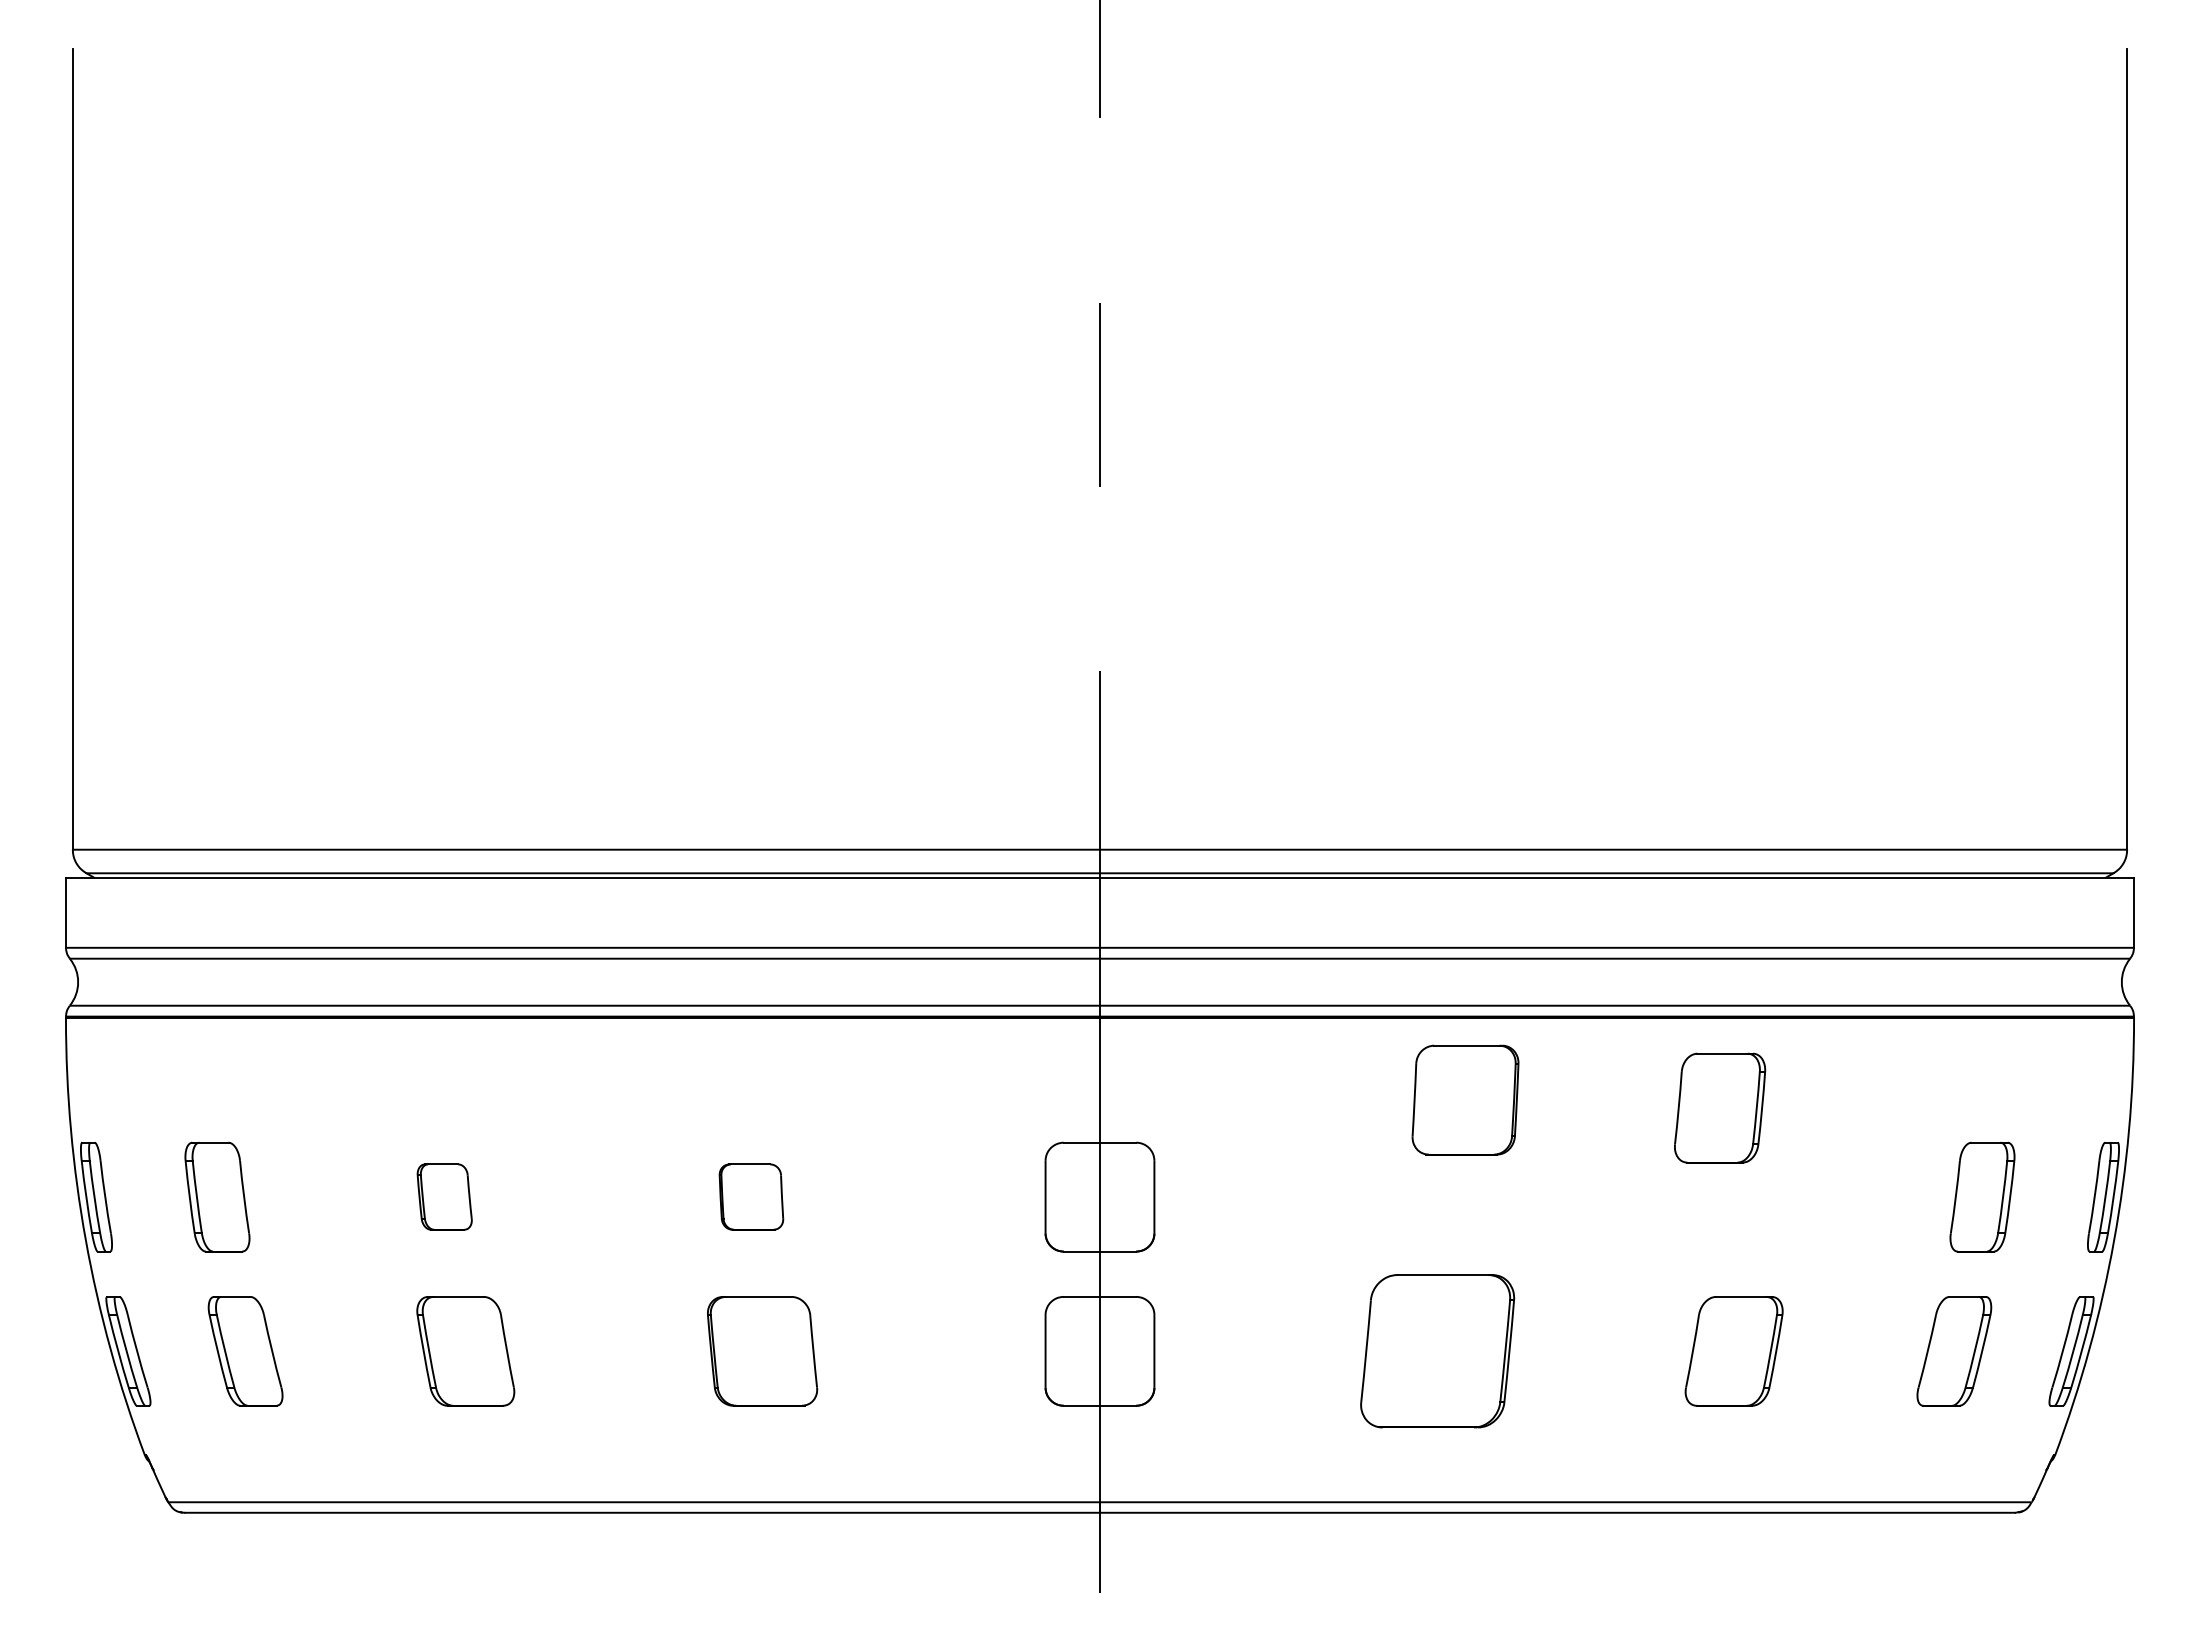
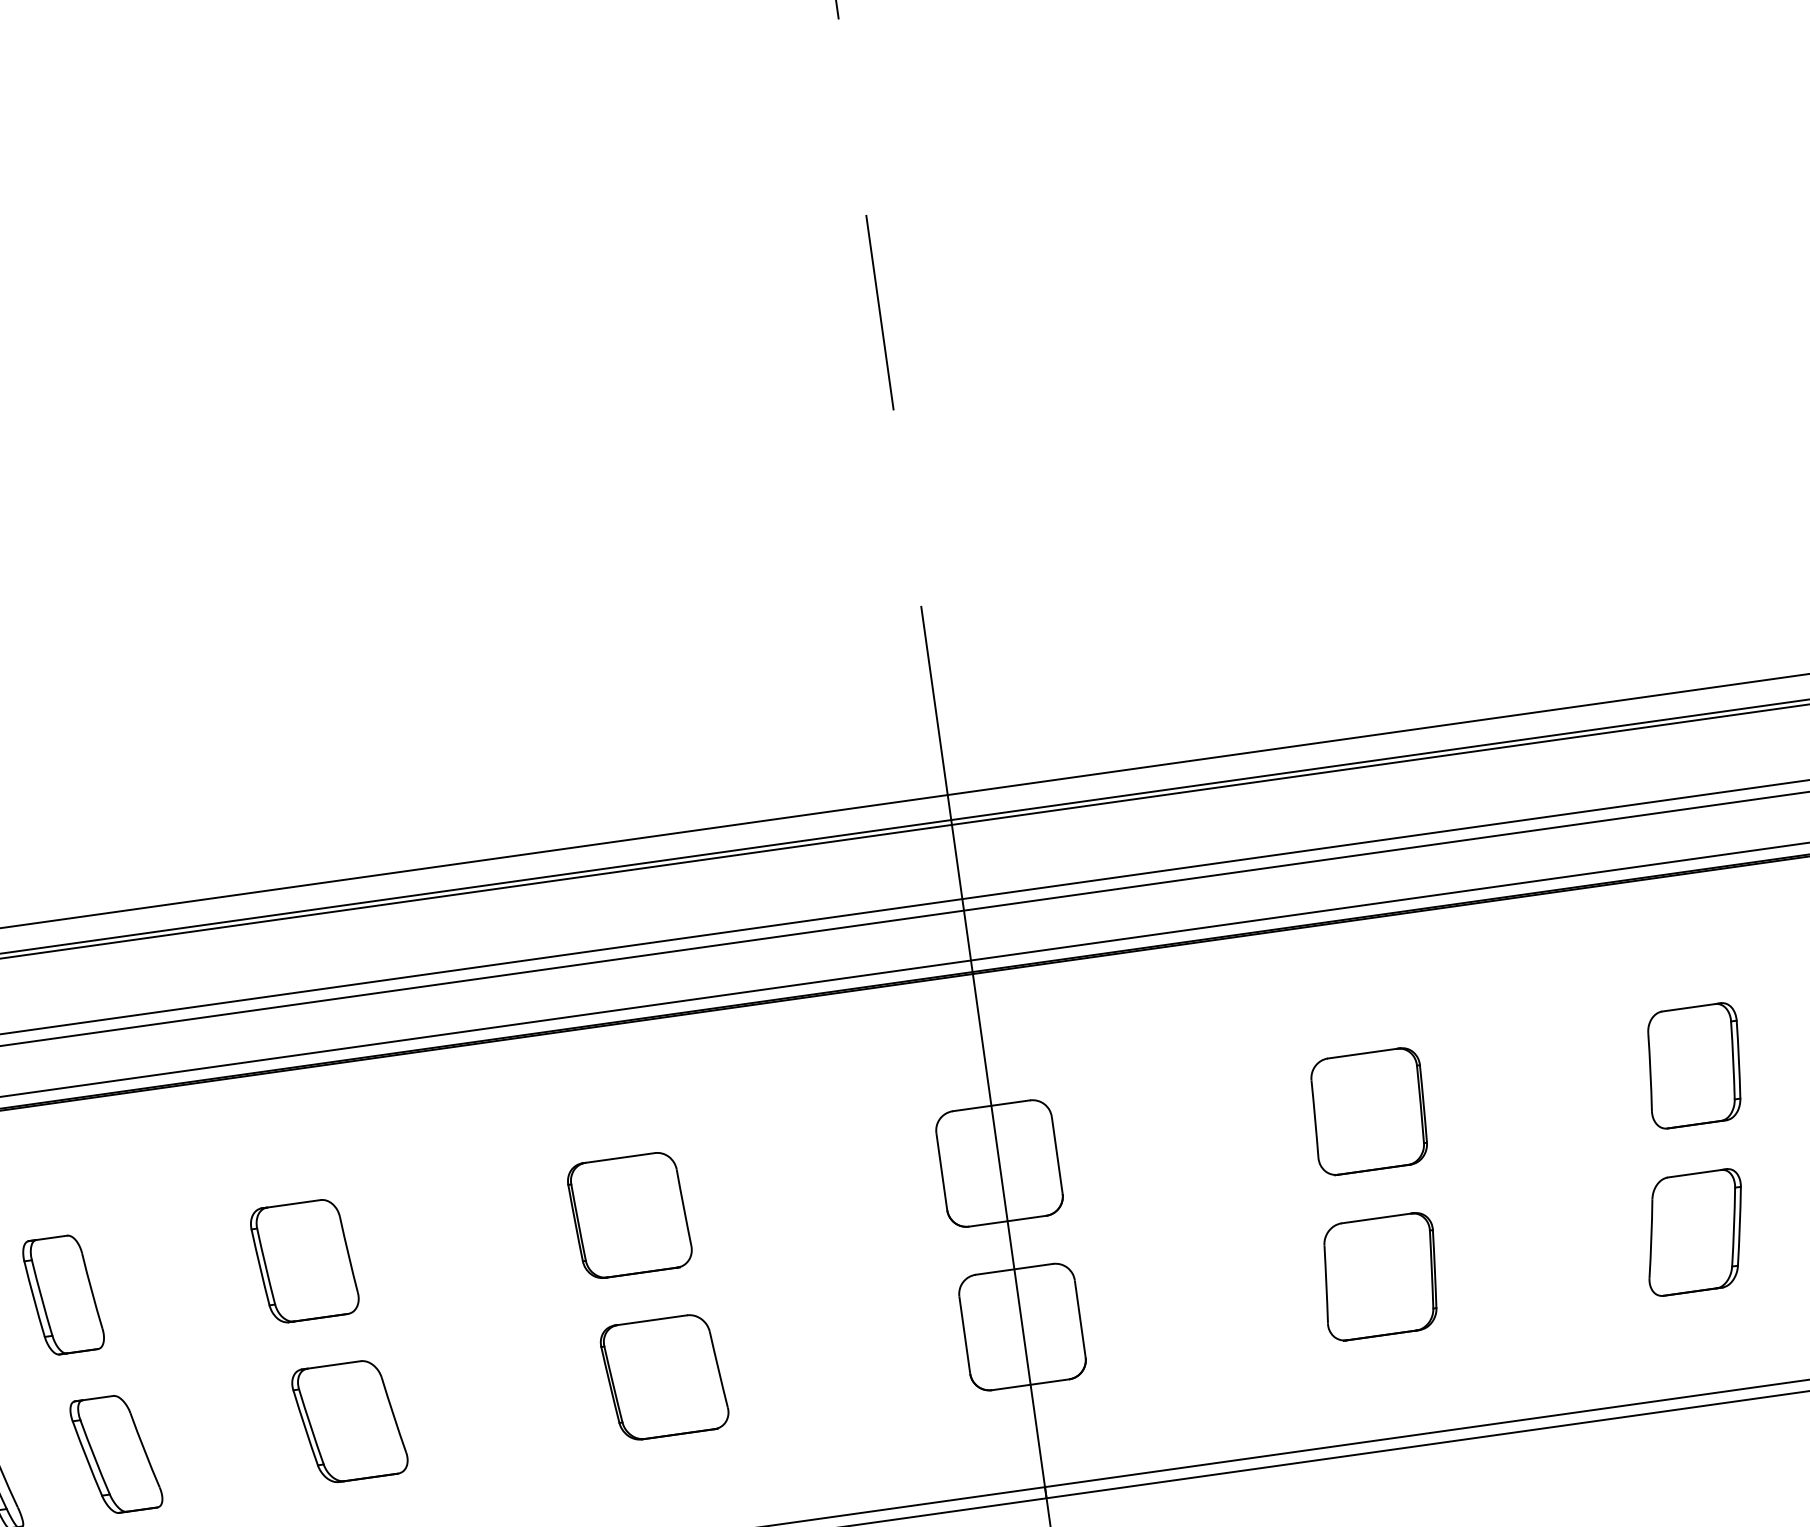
part: (1465, 1099) -> (1369, 1110), moved
part: (1720, 1107) -> (1694, 1065), moved
part: (444, 1196) -> (304, 1260), size x1.67
part: (751, 1196) -> (629, 1214), size x1.67
part: (1436, 1351) -> (1379, 1277), size x0.71

